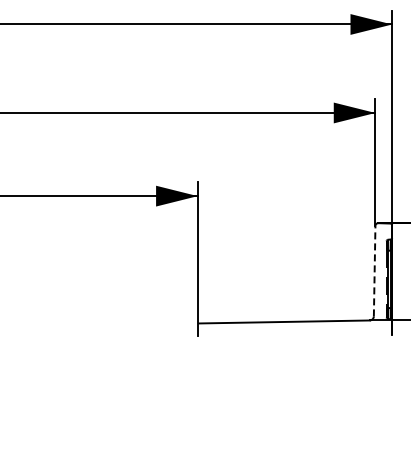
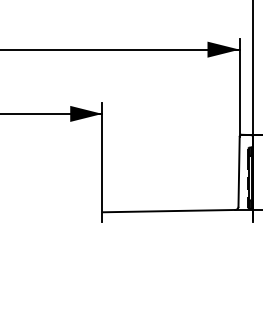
line: (374, 270) -> (238, 171), dashed -> solid

